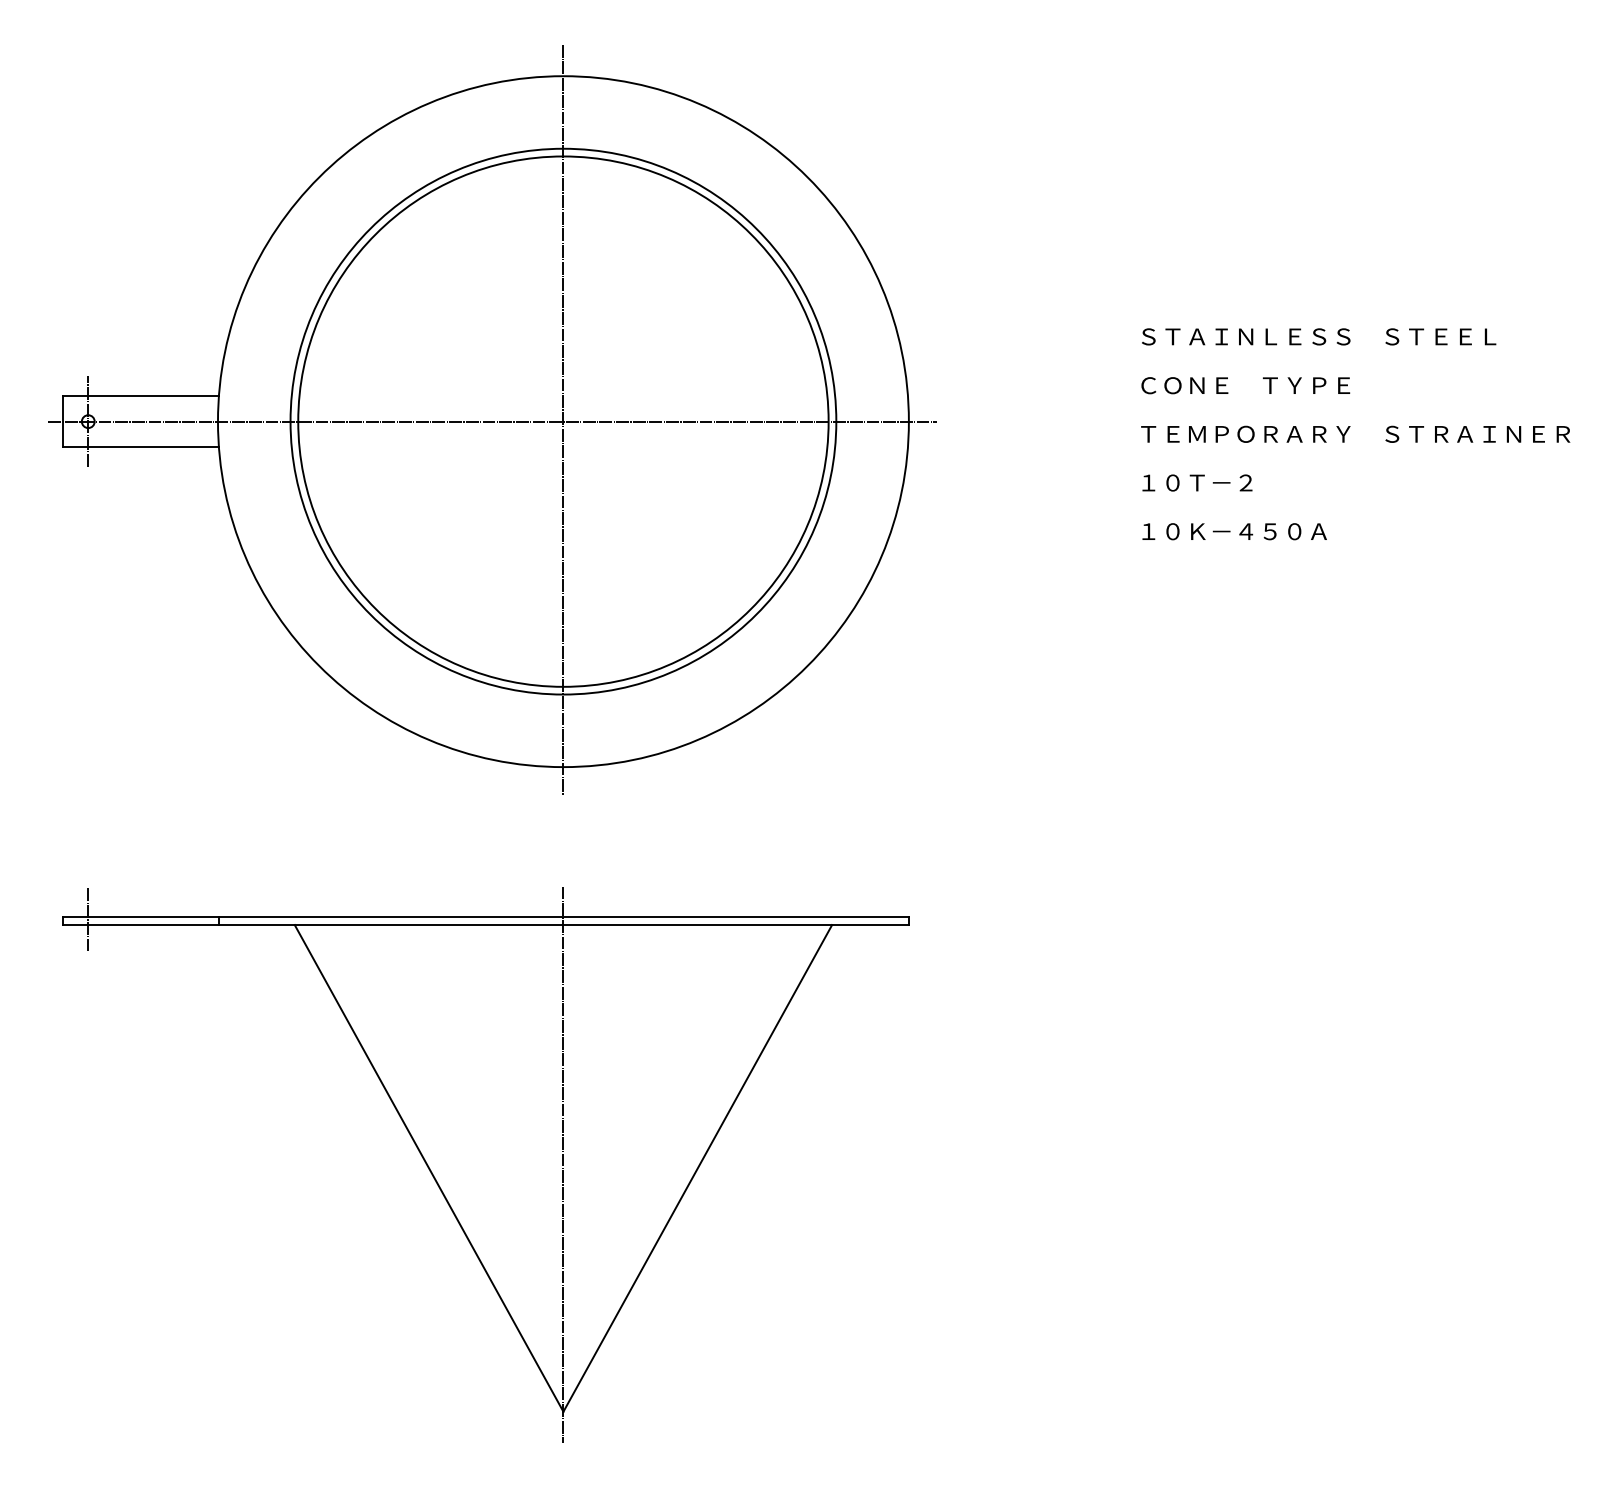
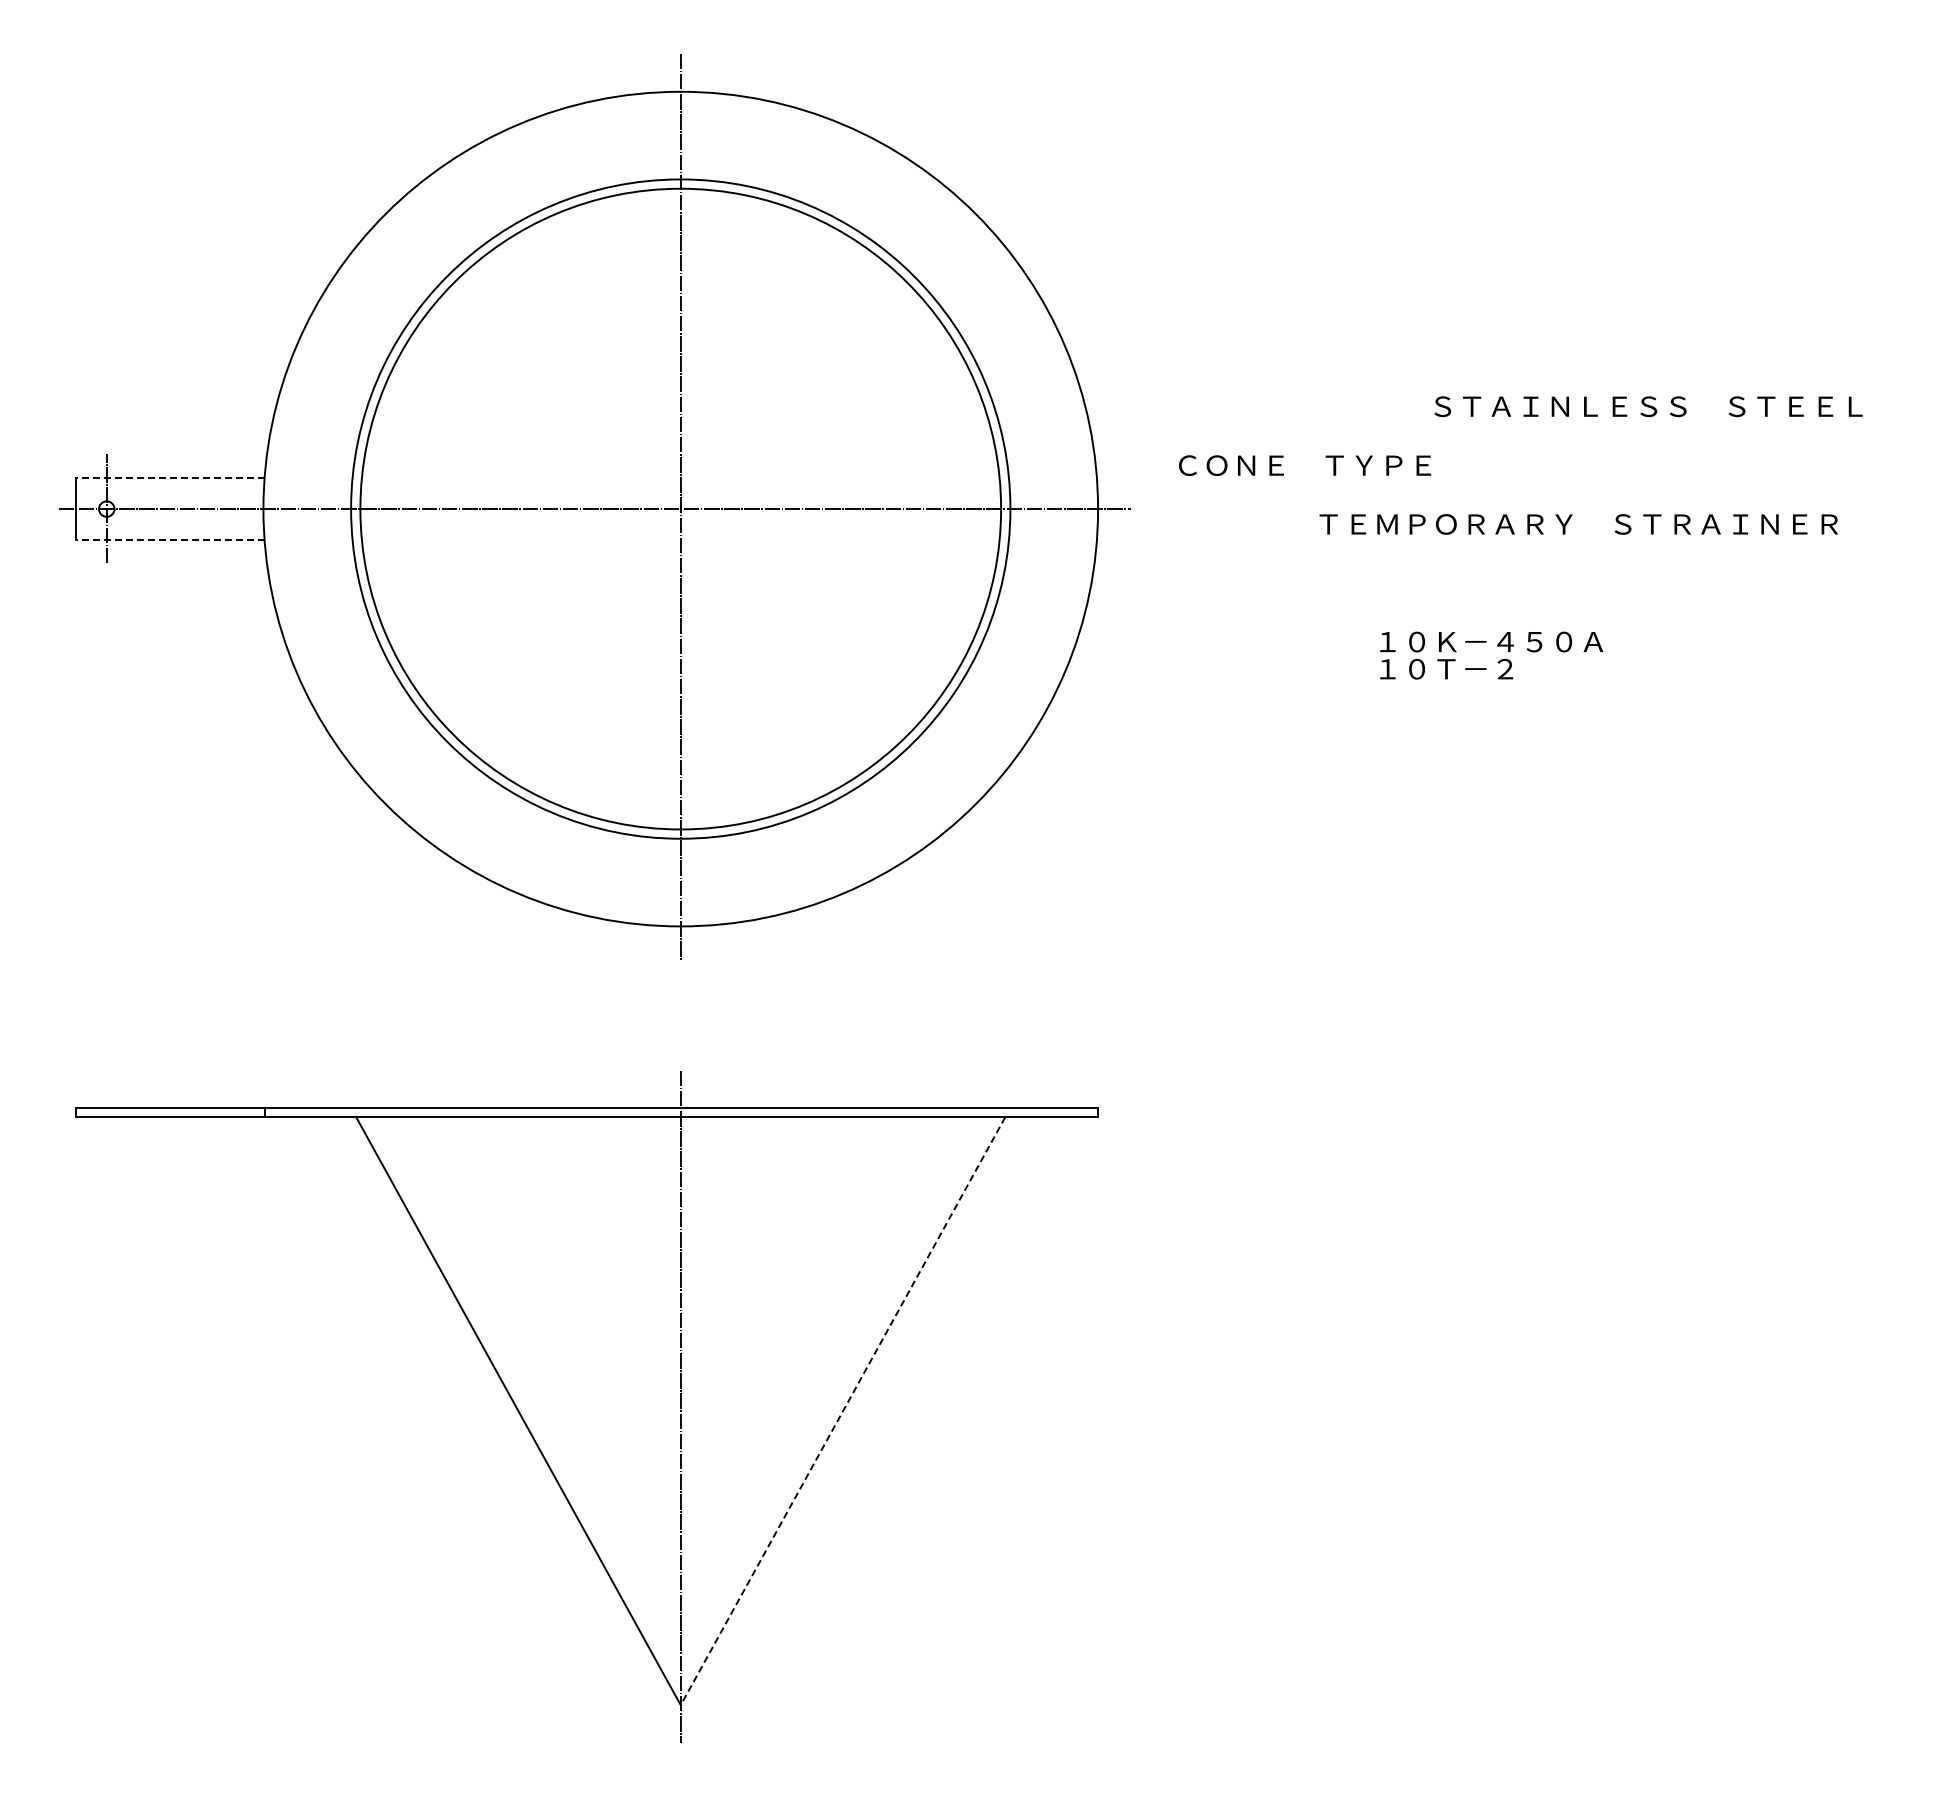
text: (1319, 336) -> (1648, 406), moved
text: (1245, 385) -> (1304, 465), moved
line: (140, 396) -> (169, 478), solid -> dashed
text: (1355, 434) -> (1578, 524), moved
line: (140, 447) -> (169, 540), solid -> dashed
text: (1197, 482) -> (1446, 668), moved
line: (88, 920) -> (106, 1111), removed
line: (698, 1168) -> (843, 1411), solid -> dashed

